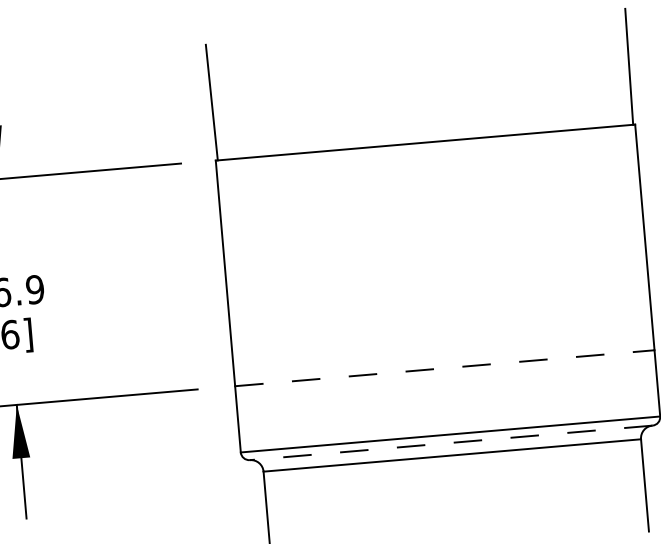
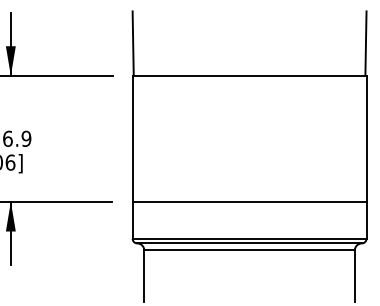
line: (444, 367) -> (249, 201), dashed -> solid
line: (451, 443) -> (249, 243), dashed -> solid

